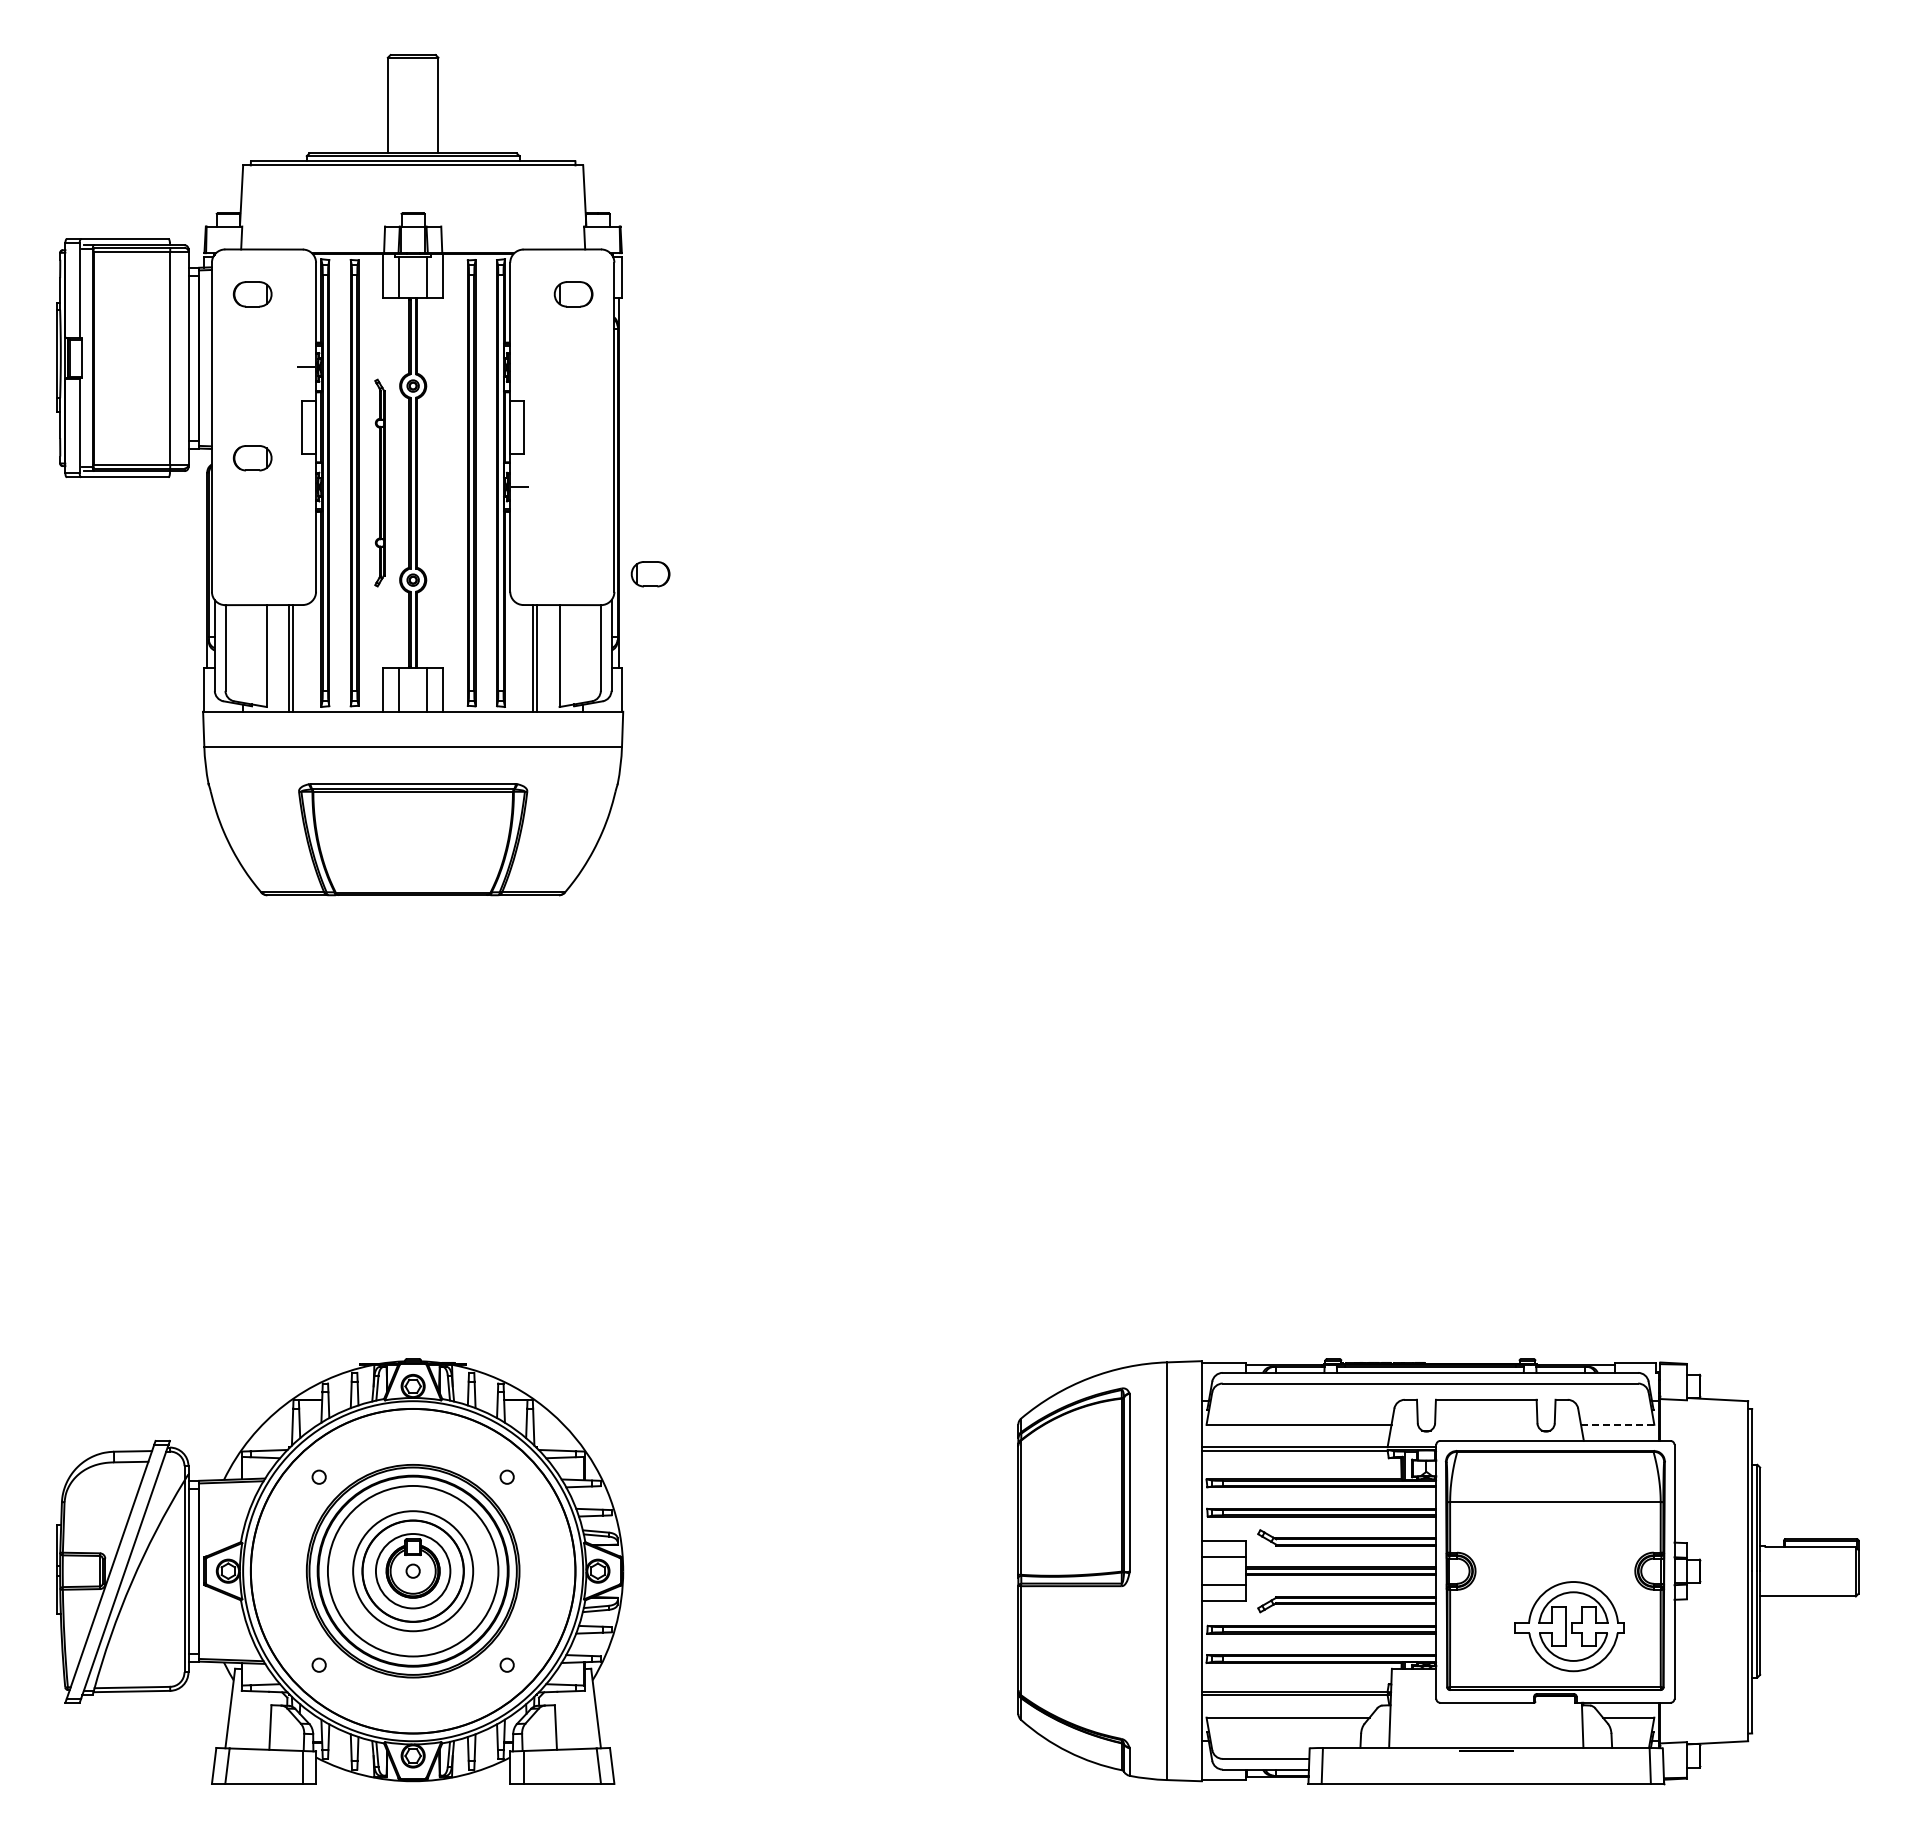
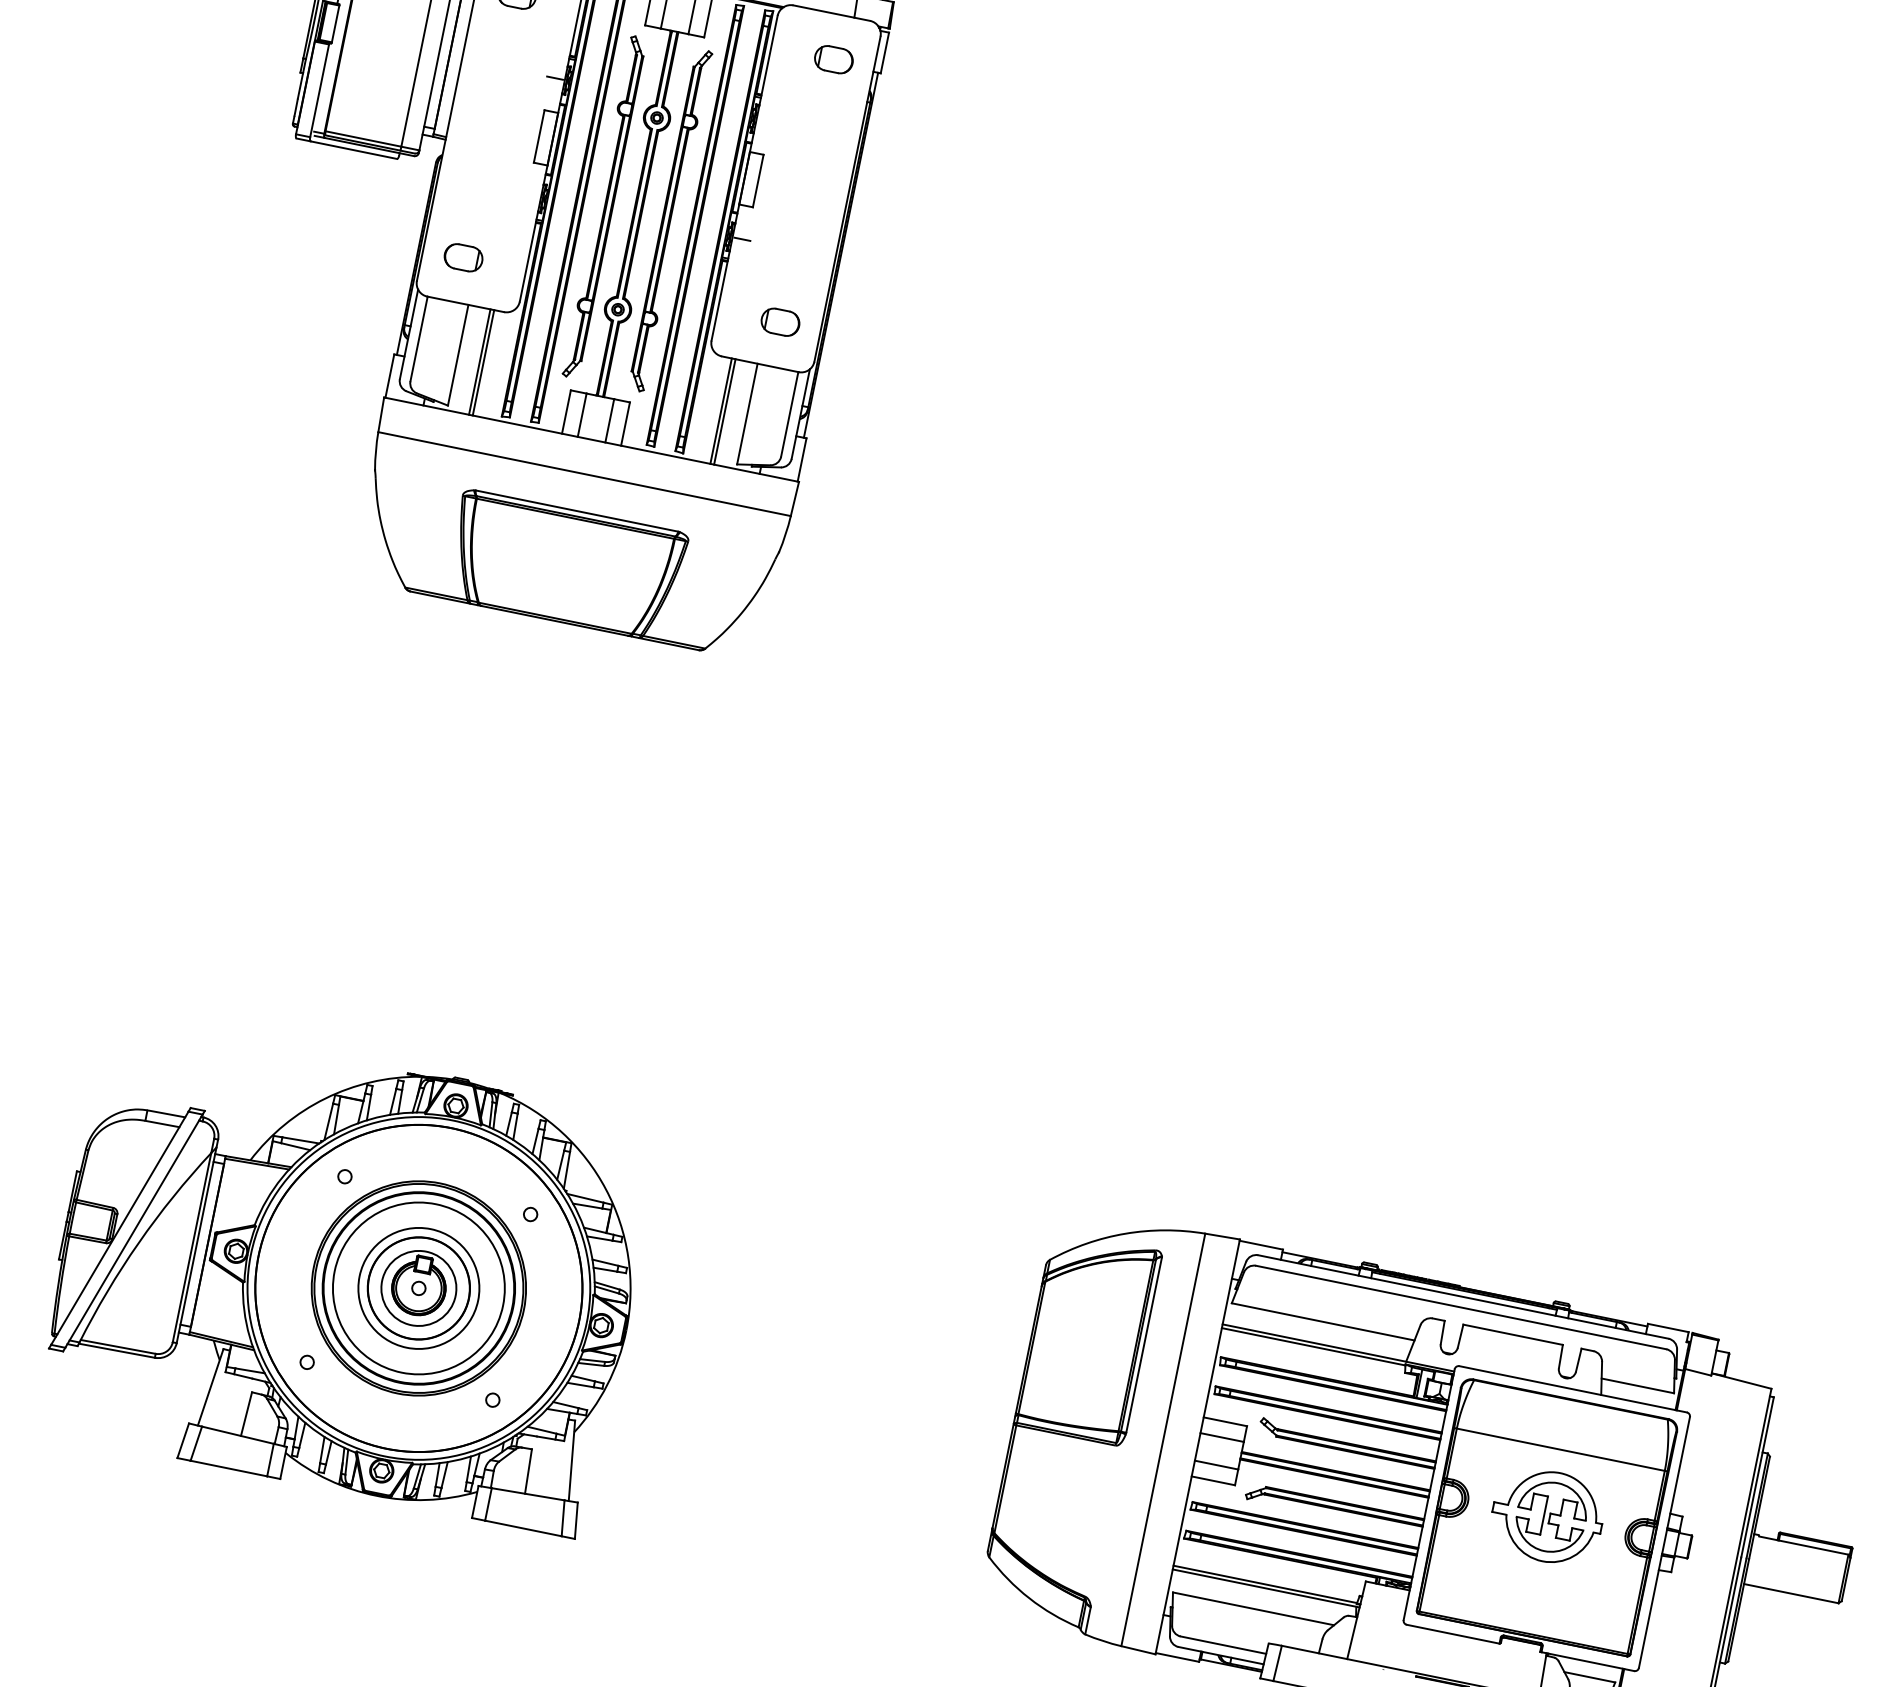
part: (252, 458) -> (463, 258), moved
part: (379, 482) -> (604, 206), size x1.67
part: (446, 483) -> (670, 220), added
part: (650, 574) -> (780, 322), moved
line: (1617, 1424) -> (1637, 1385), dashed -> solid
part: (1569, 1626) -> (1547, 1516), moved

